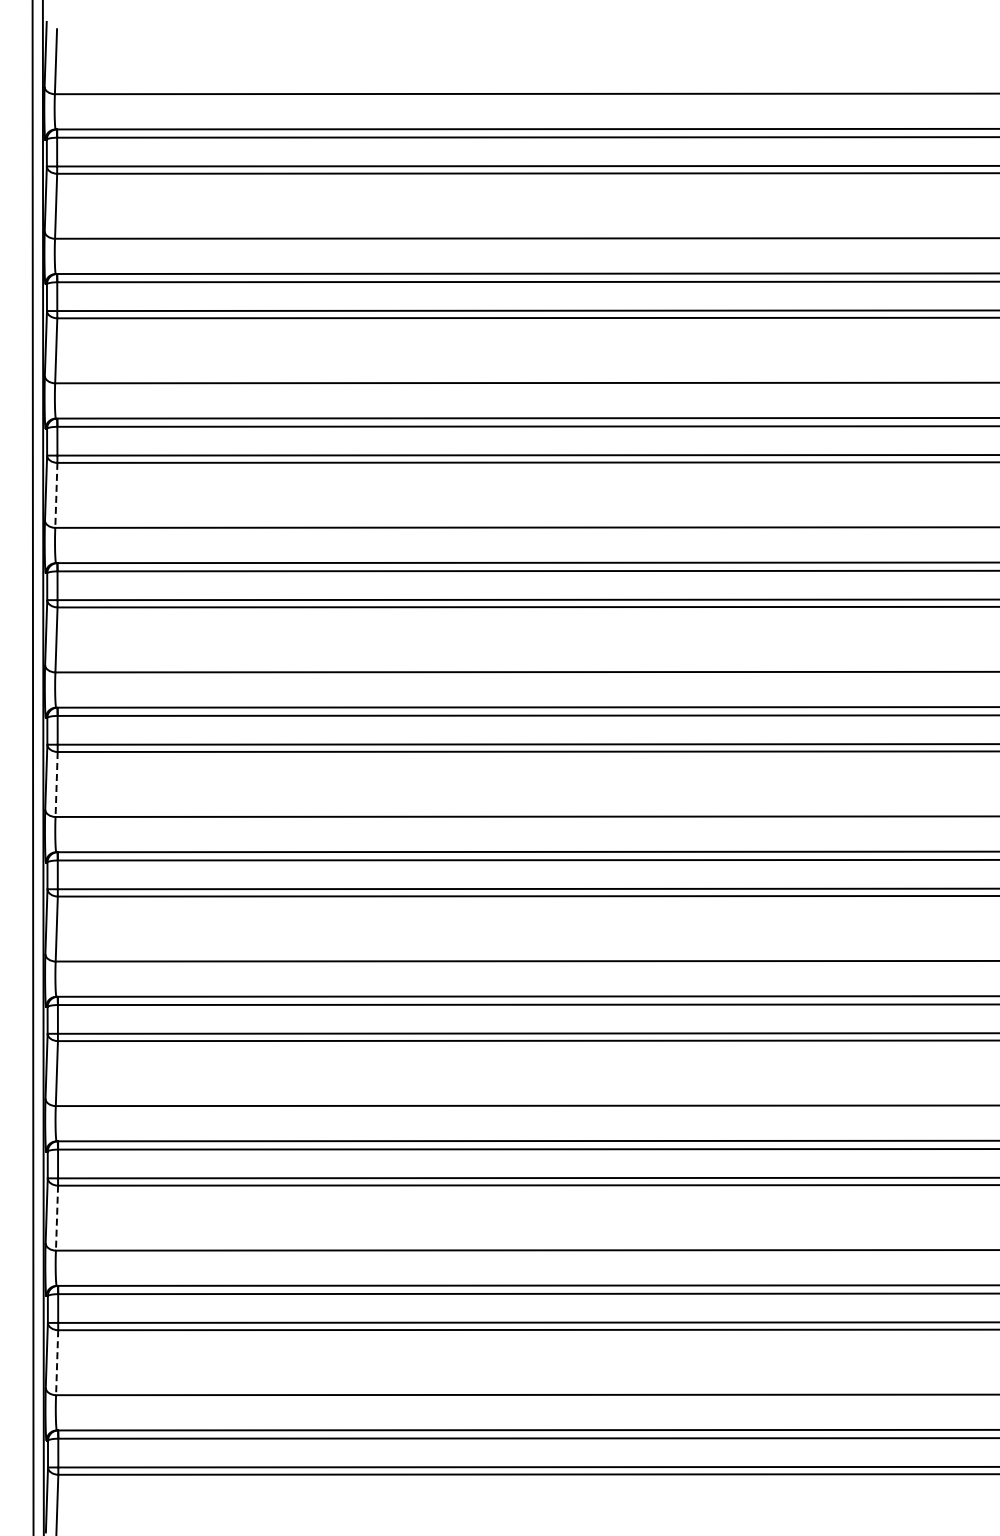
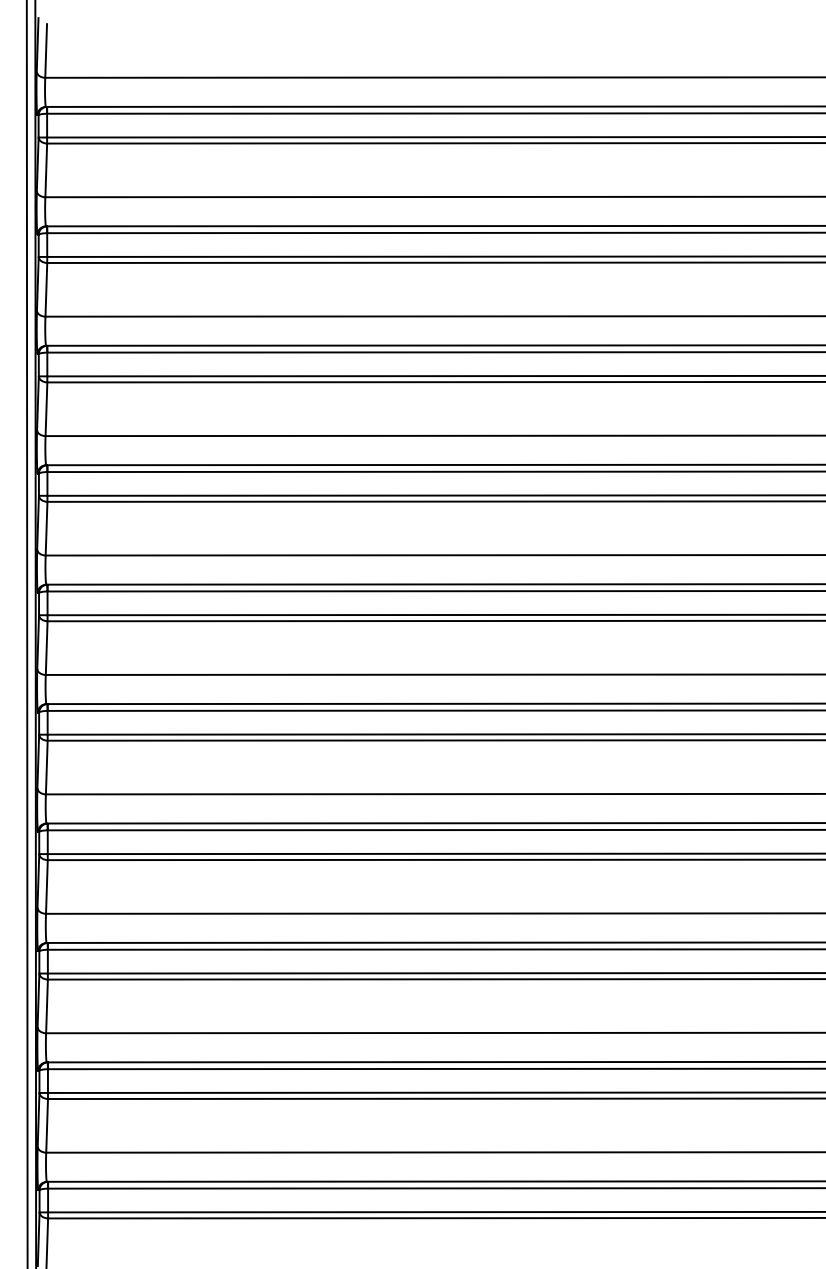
line: (56, 495) -> (46, 409), dashed -> solid
line: (56, 784) -> (46, 648), dashed -> solid
line: (57, 1218) -> (47, 1006), dashed -> solid
line: (57, 1362) -> (47, 1125), dashed -> solid

